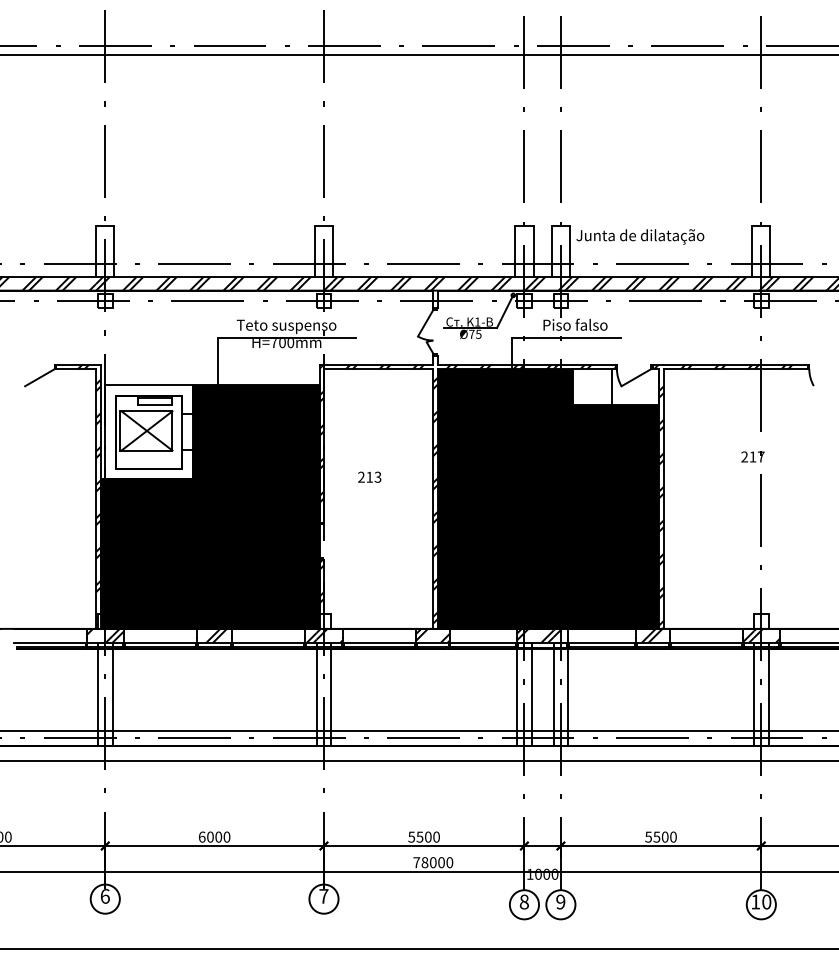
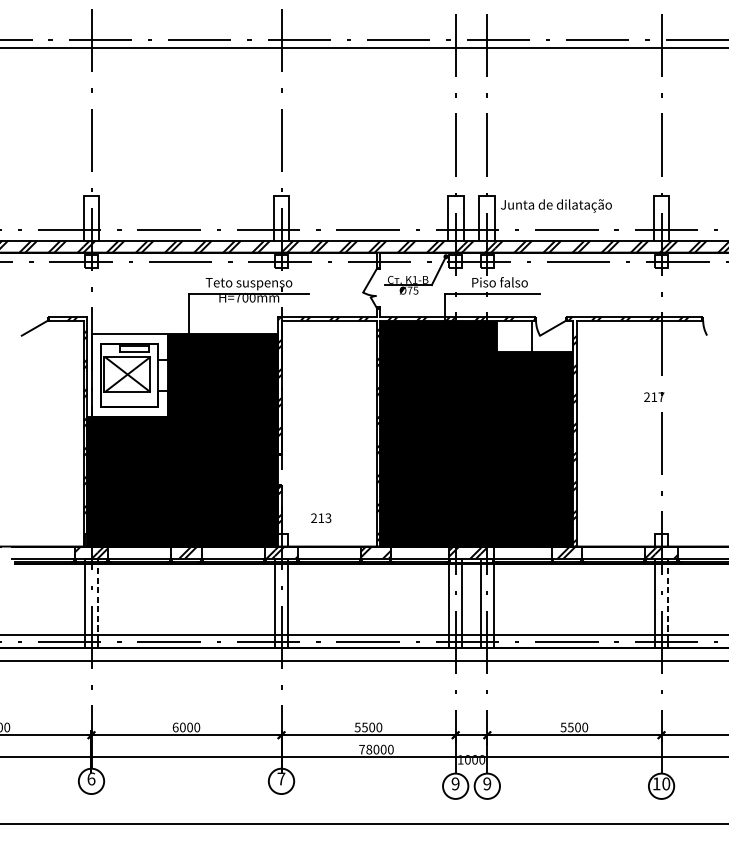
text: (369, 476) -> (321, 517), moved
line: (112, 687) -> (97, 597), solid -> dashed
line: (768, 687) -> (667, 597), solid -> dashed
text: (523, 901) -> (454, 783), 8 -> 9

